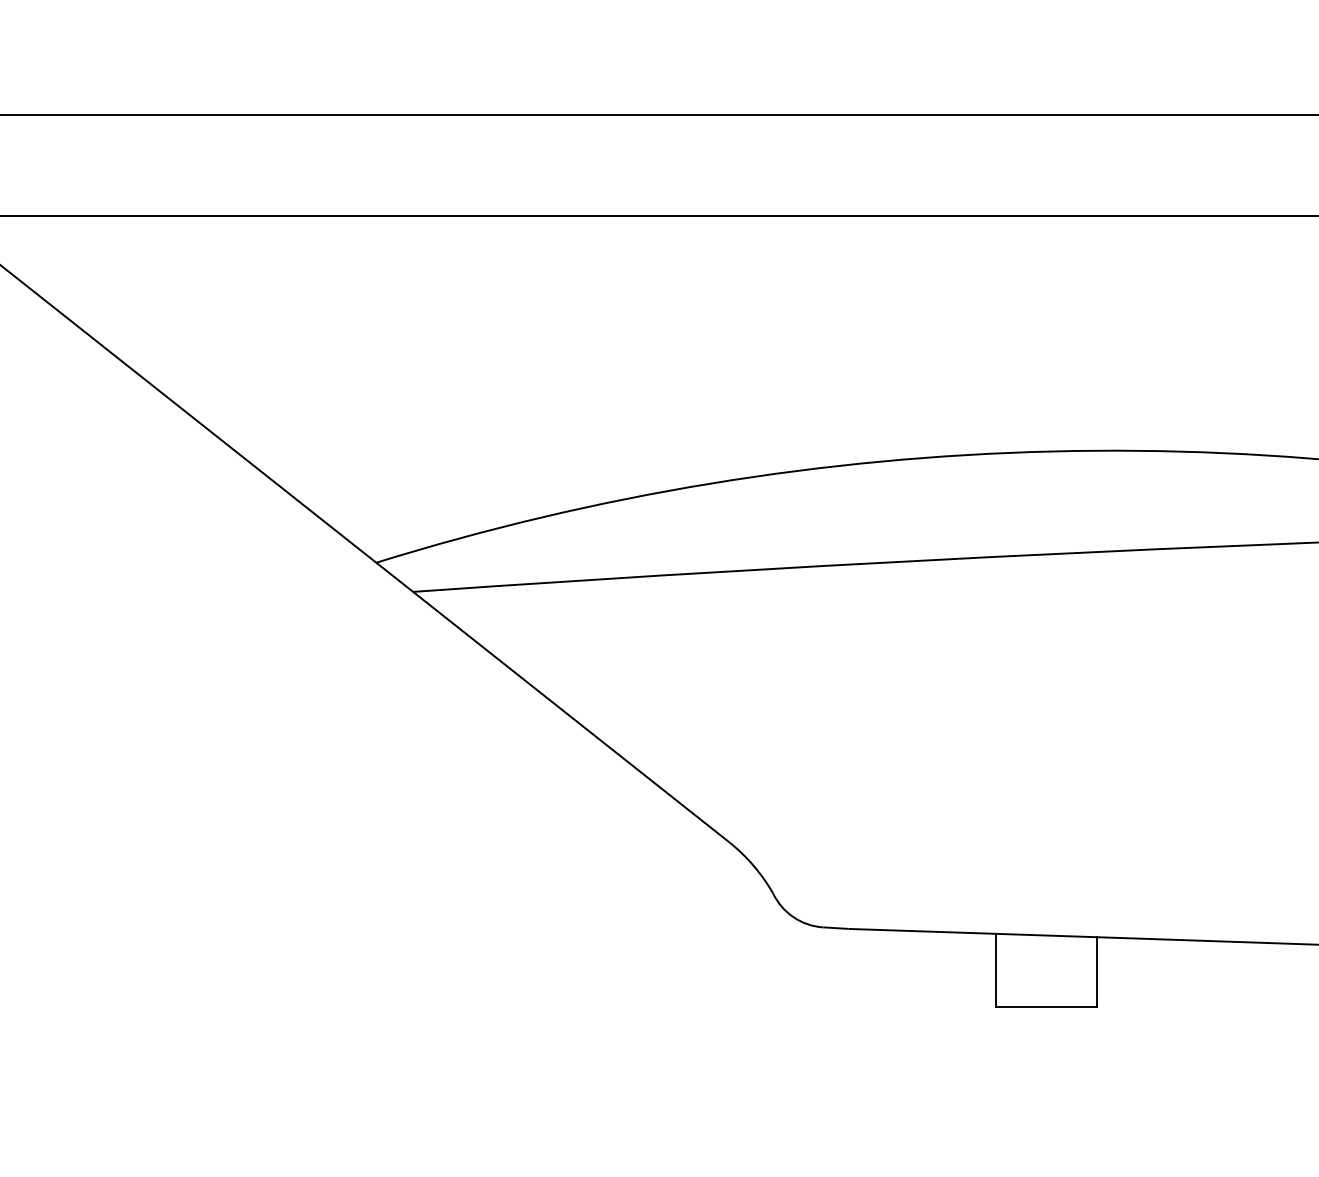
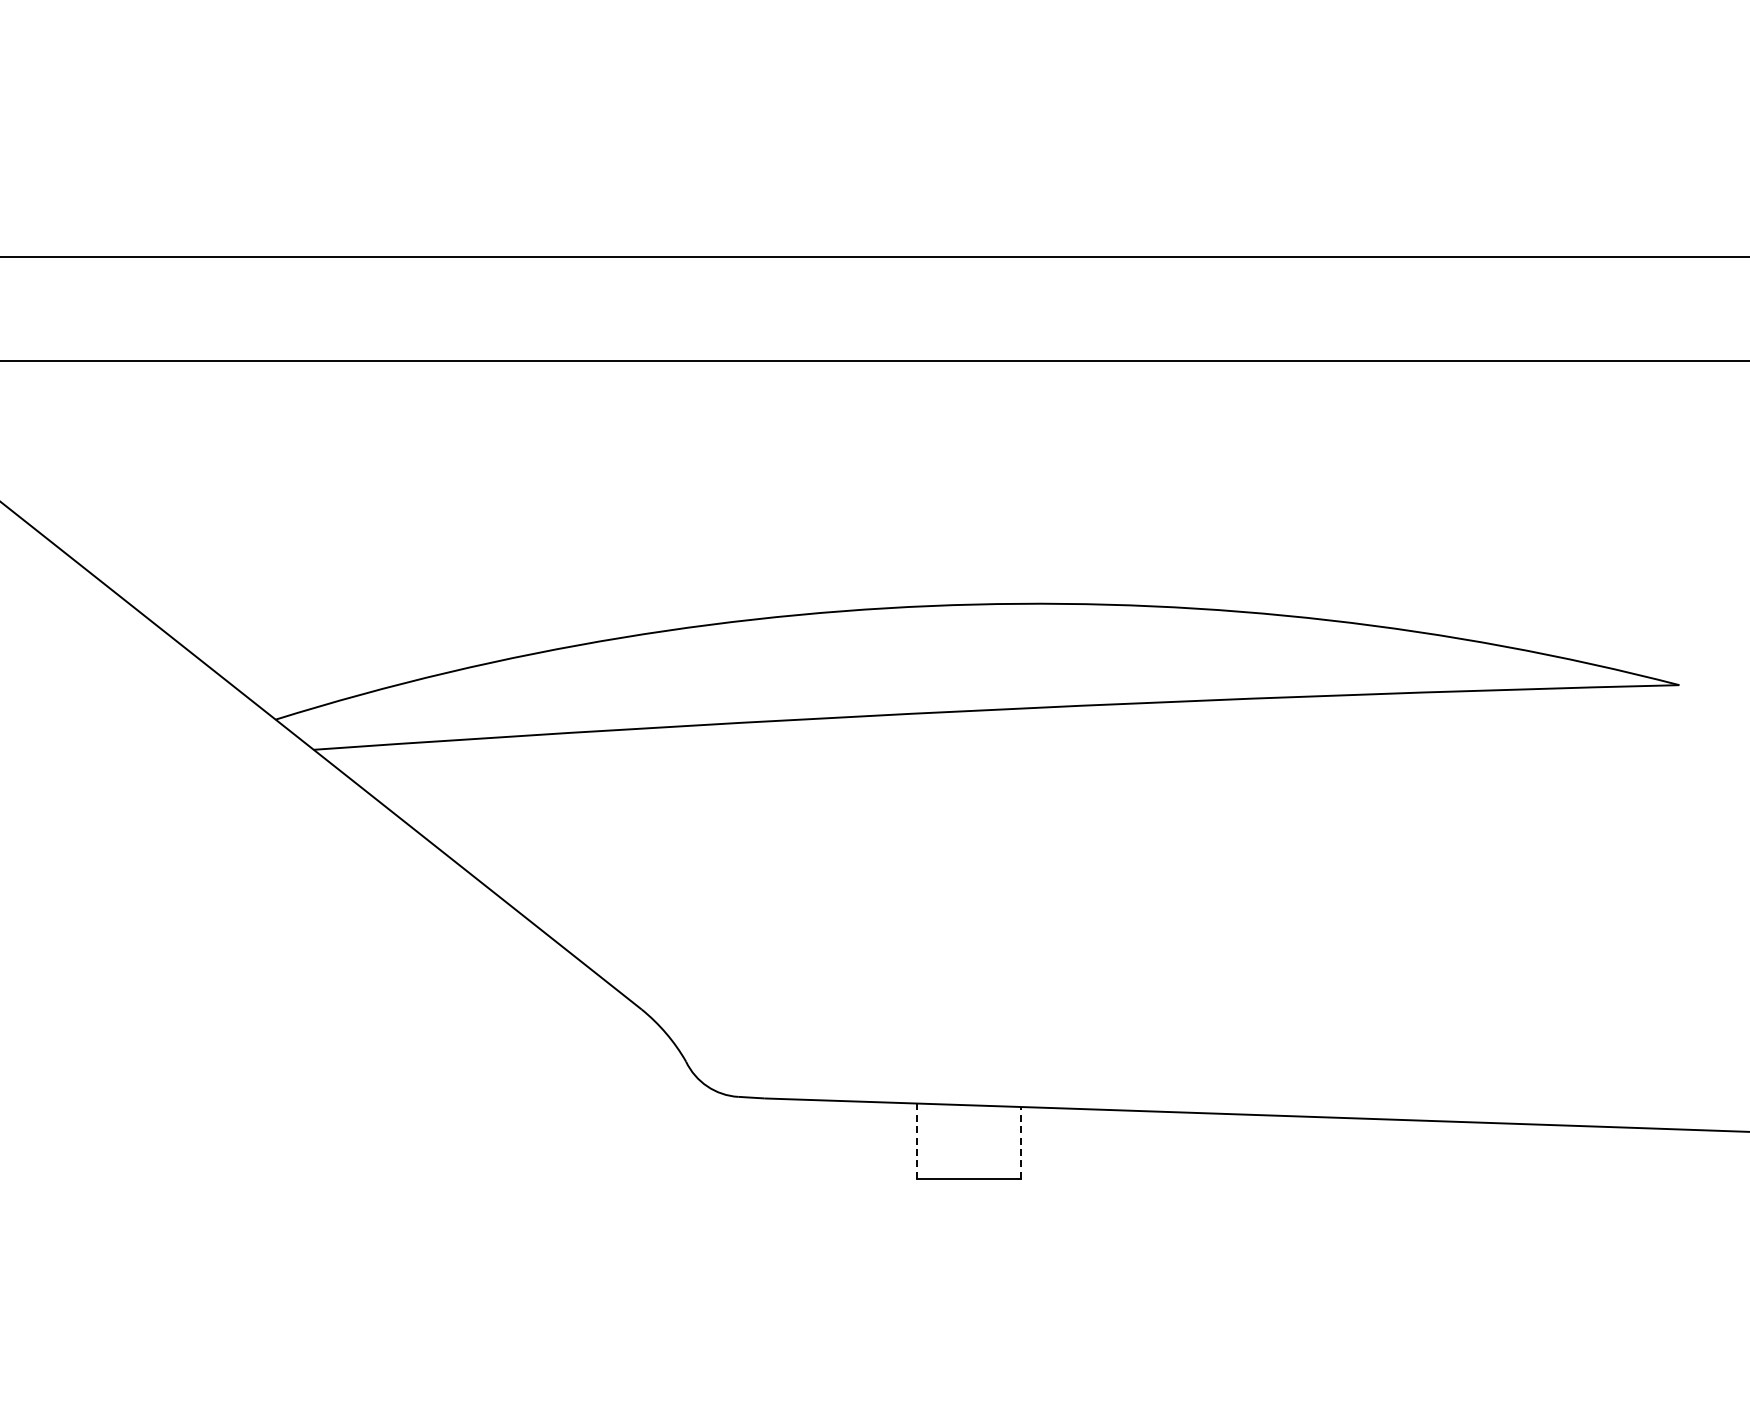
line: (995, 970) -> (916, 1141), solid -> dashed
line: (1097, 971) -> (1021, 1142), solid -> dashed

